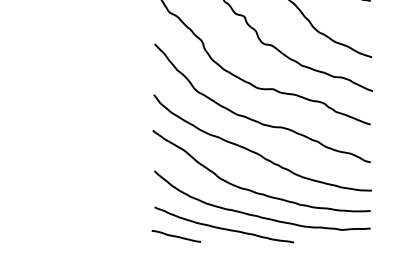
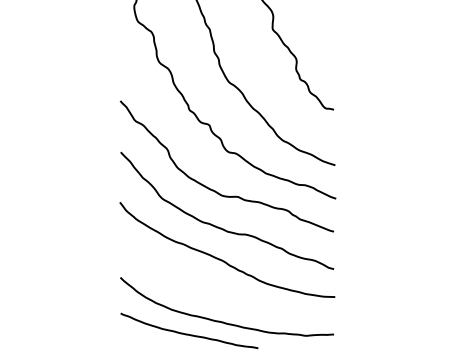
curve: (252, 190) -> (217, 296), removed
line: (175, 235) -> (141, 341), removed

